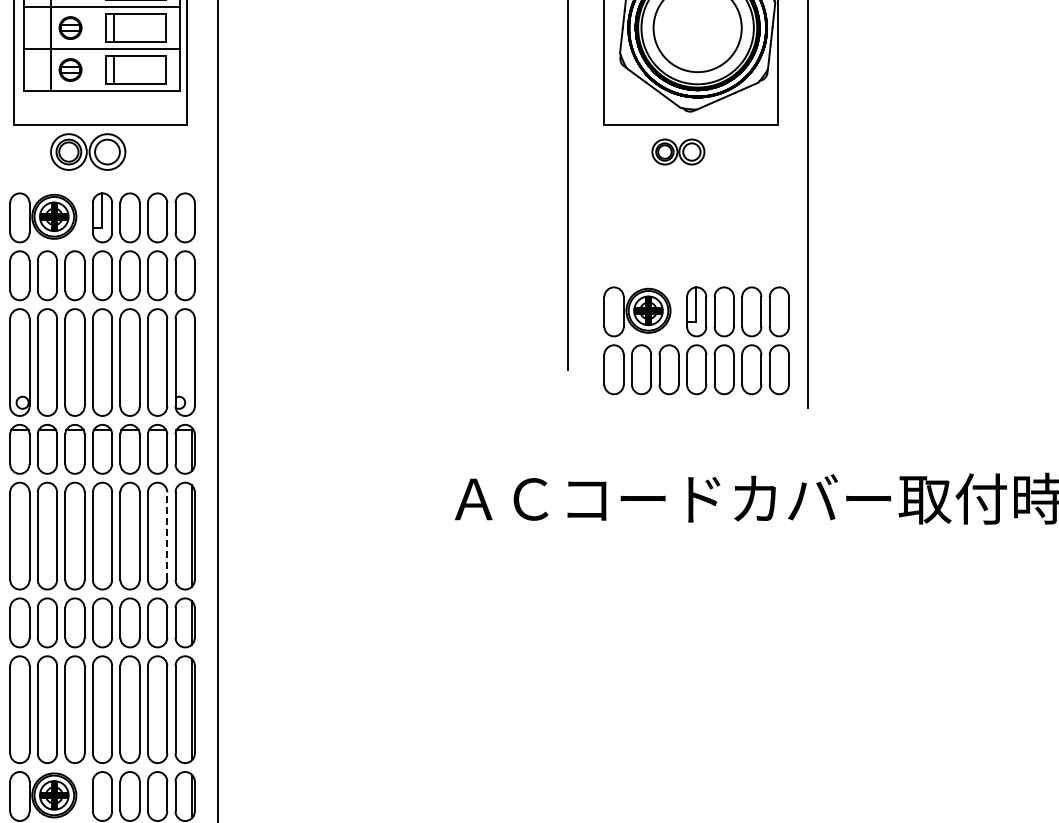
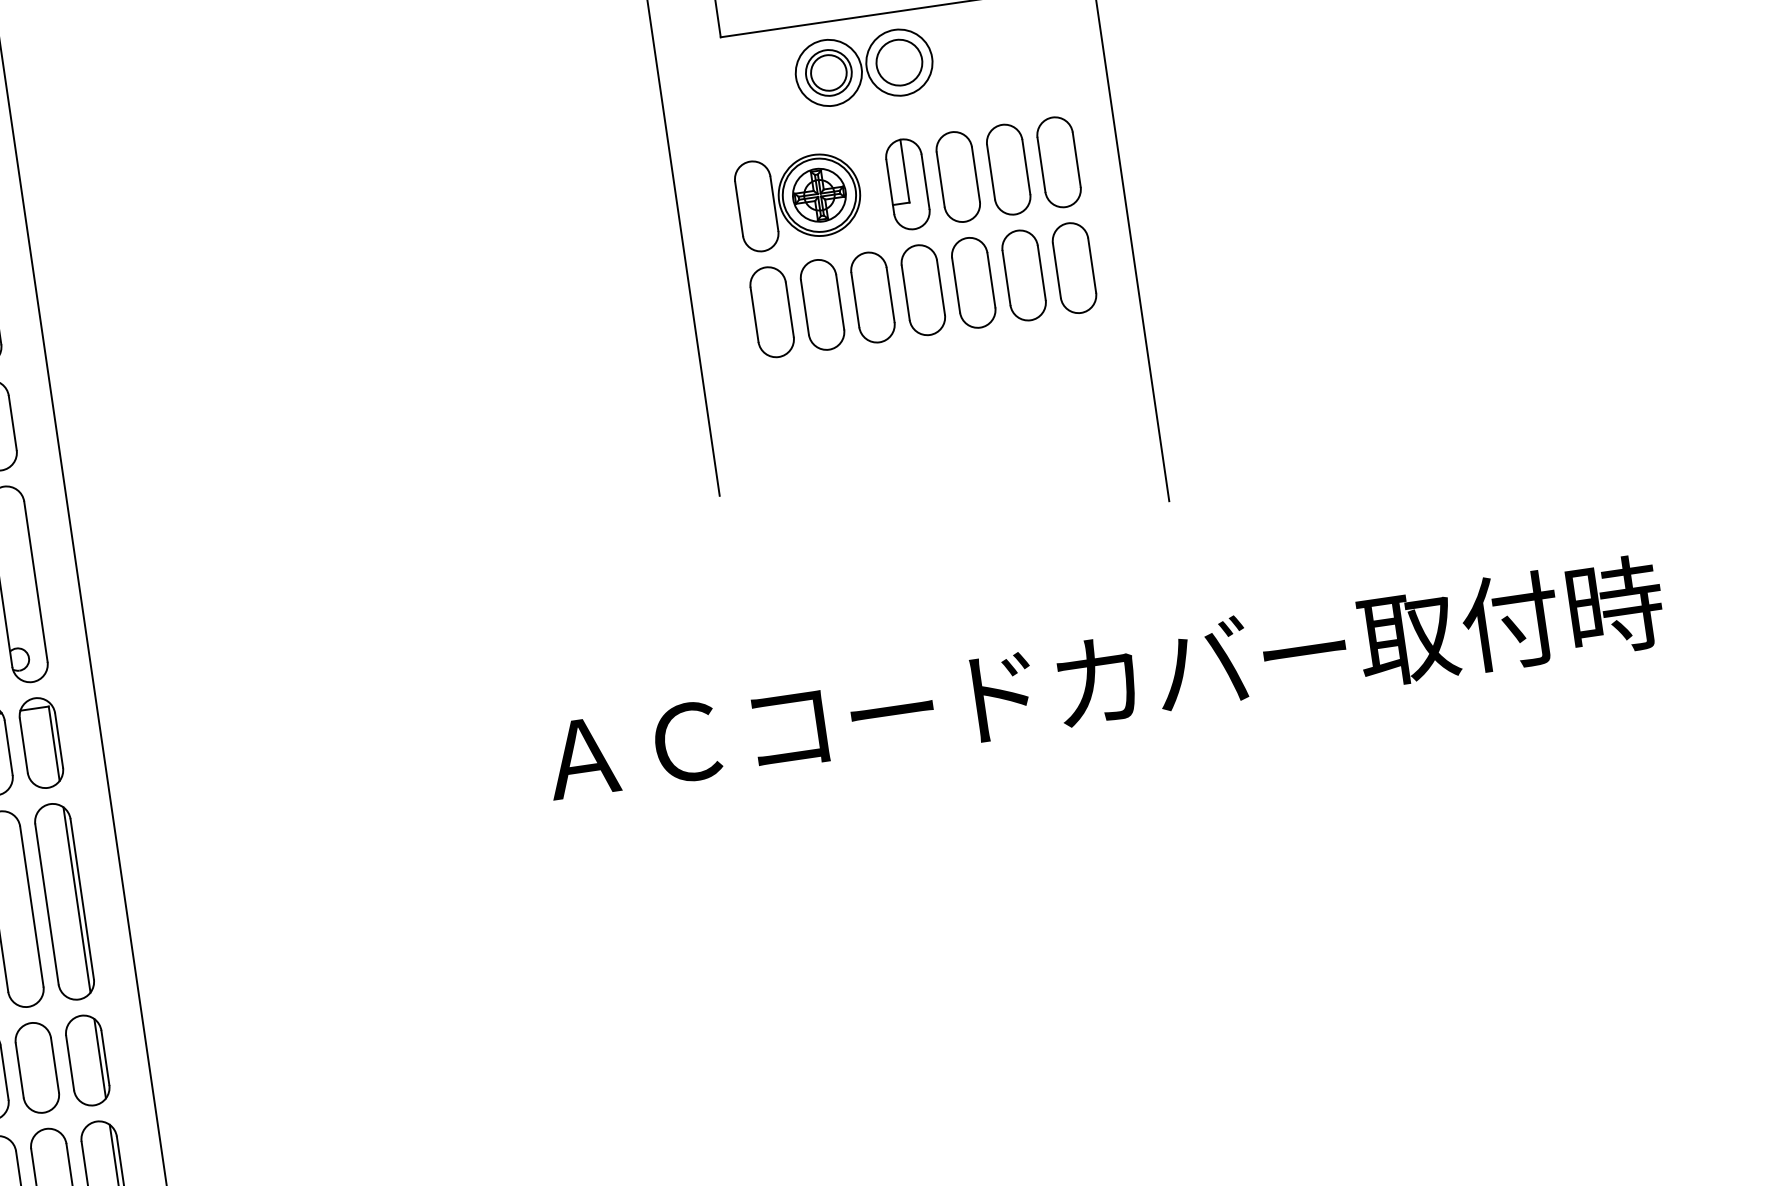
part: (678, 151) -> (864, 66), size x1.43
part: (696, 340) -> (915, 236), moved
line: (167, 536) -> (32, 907), dashed -> solid

